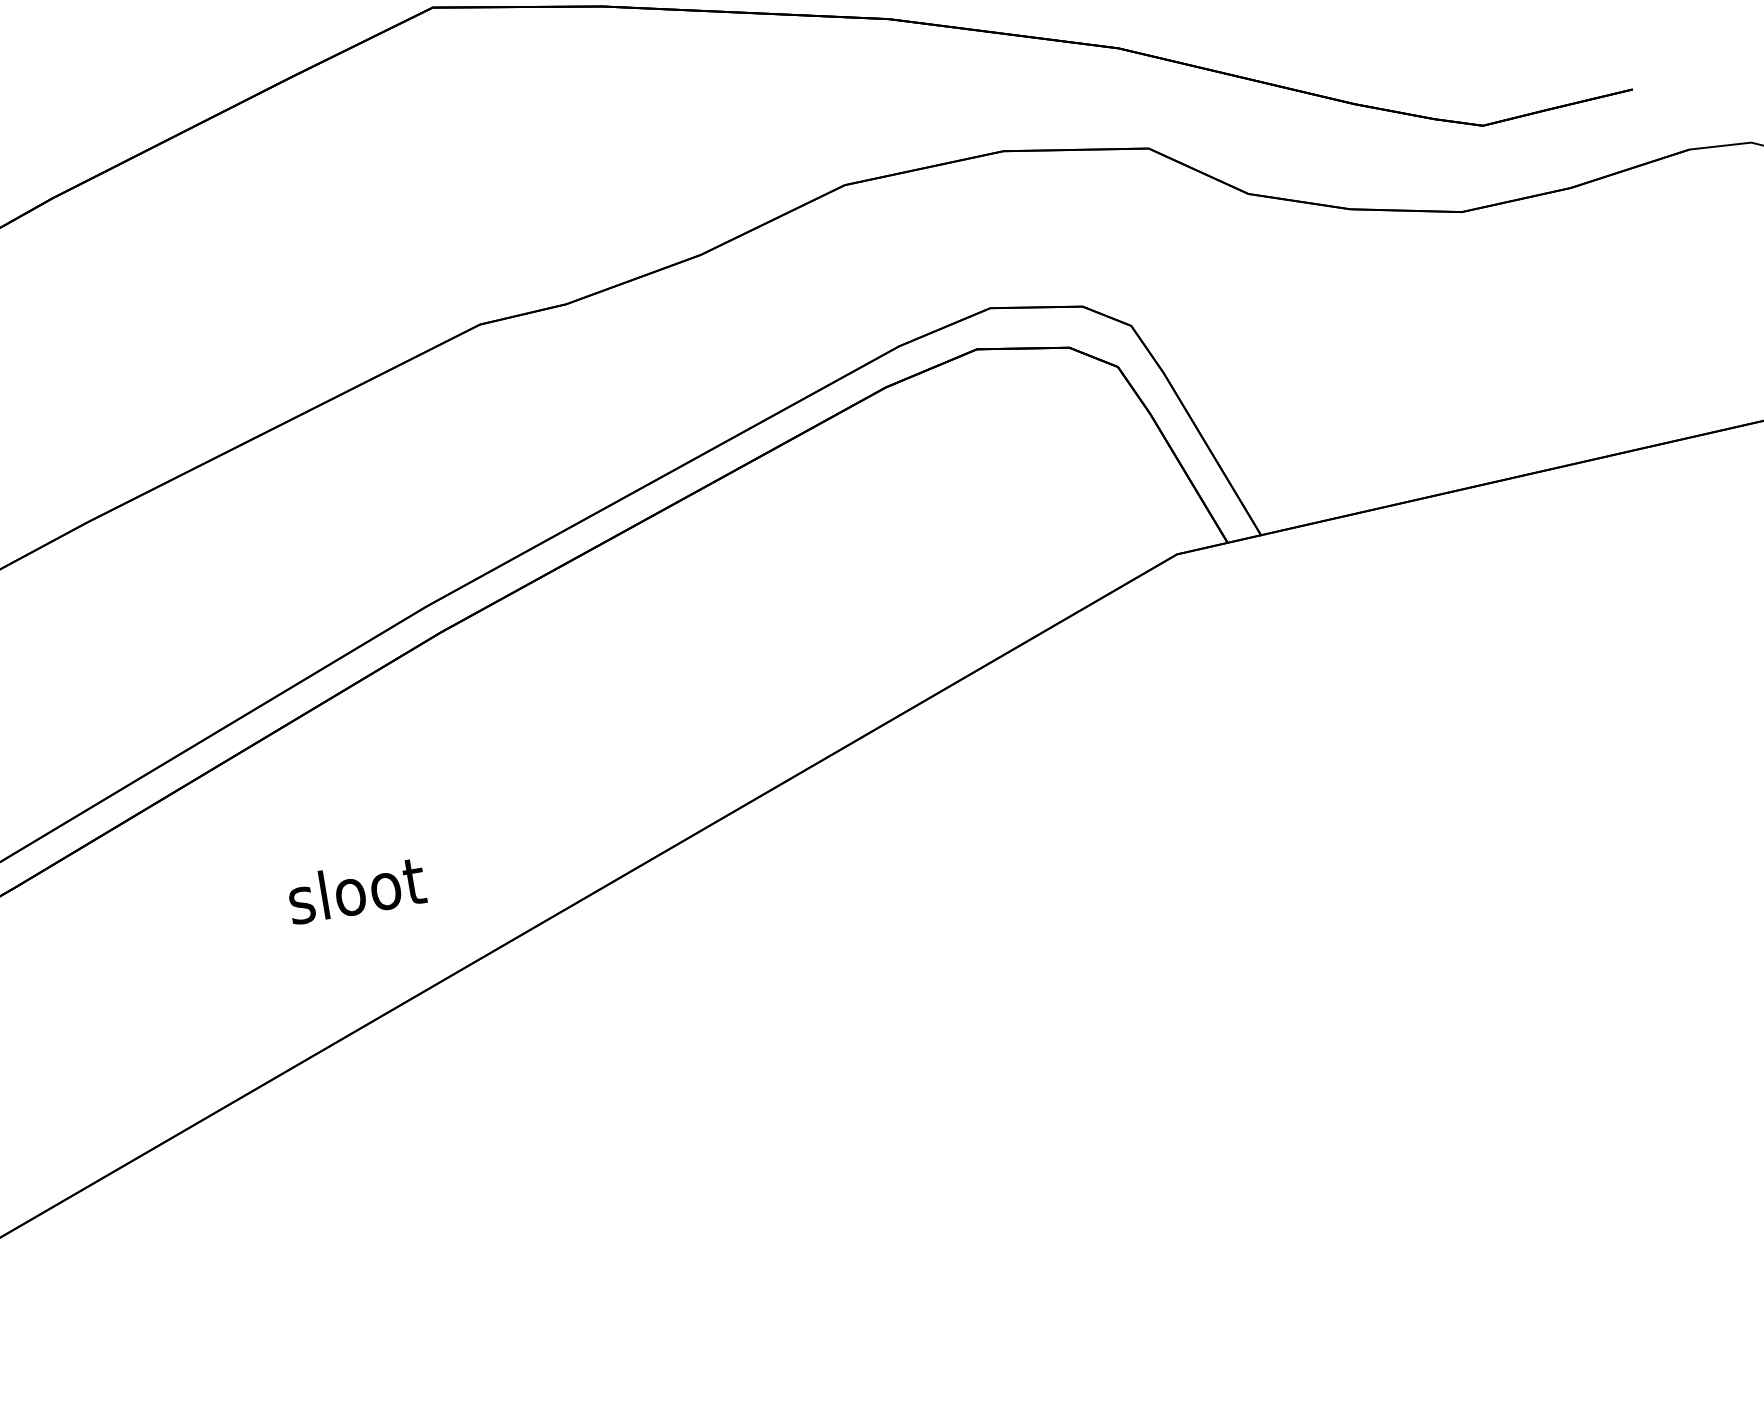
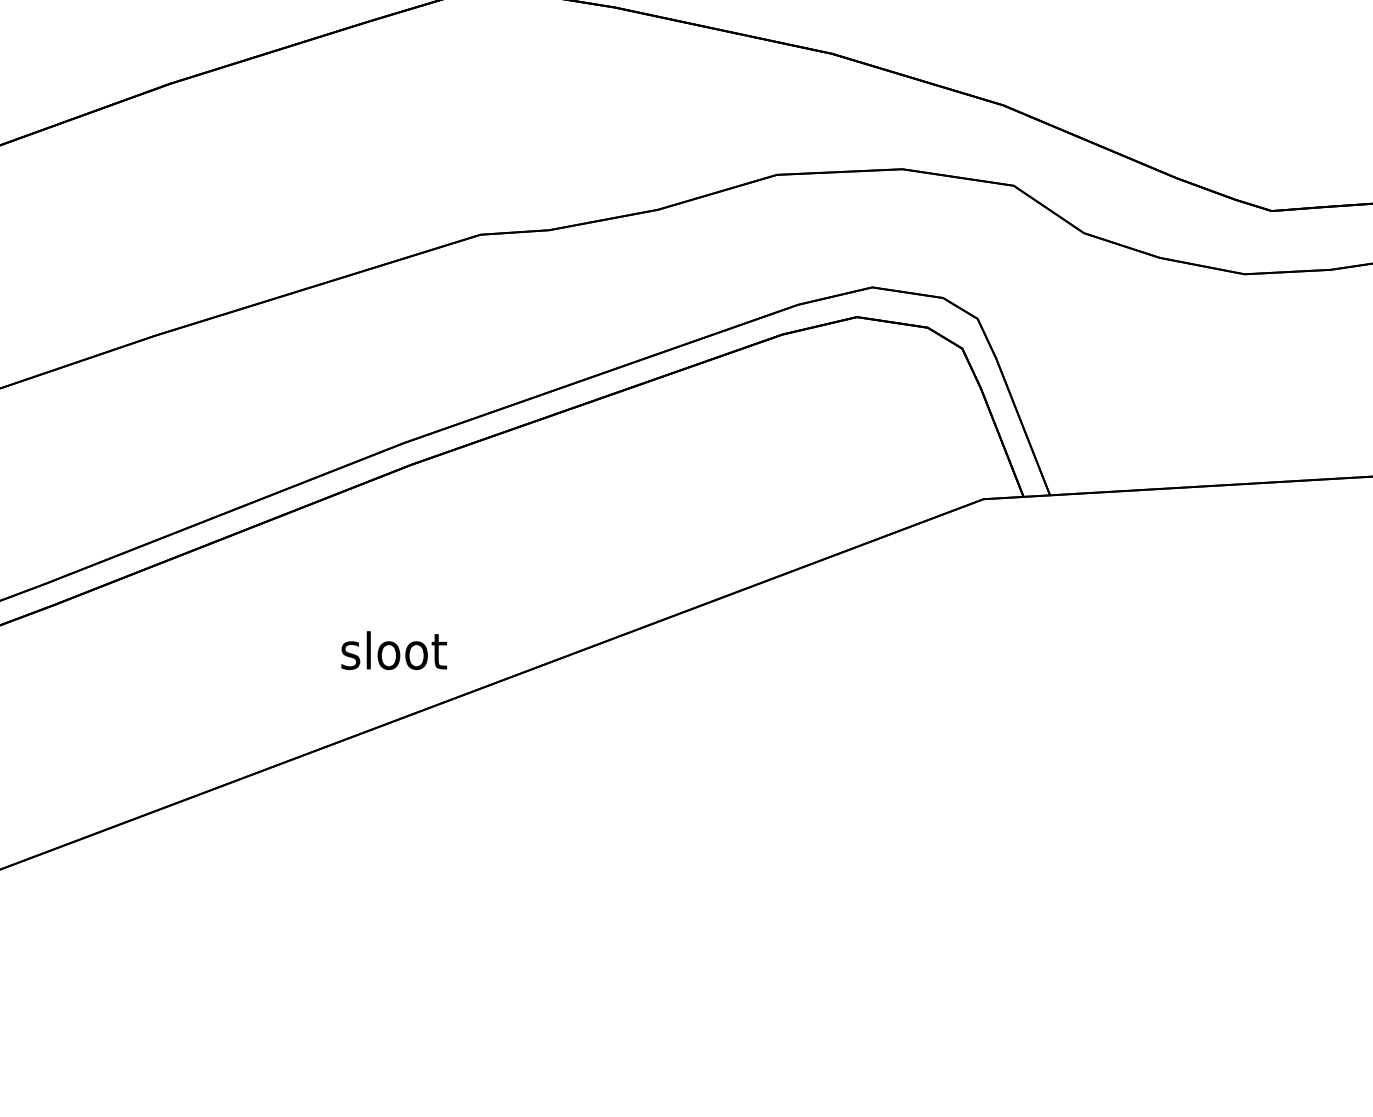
text: (355, 889) -> (393, 650), moved

